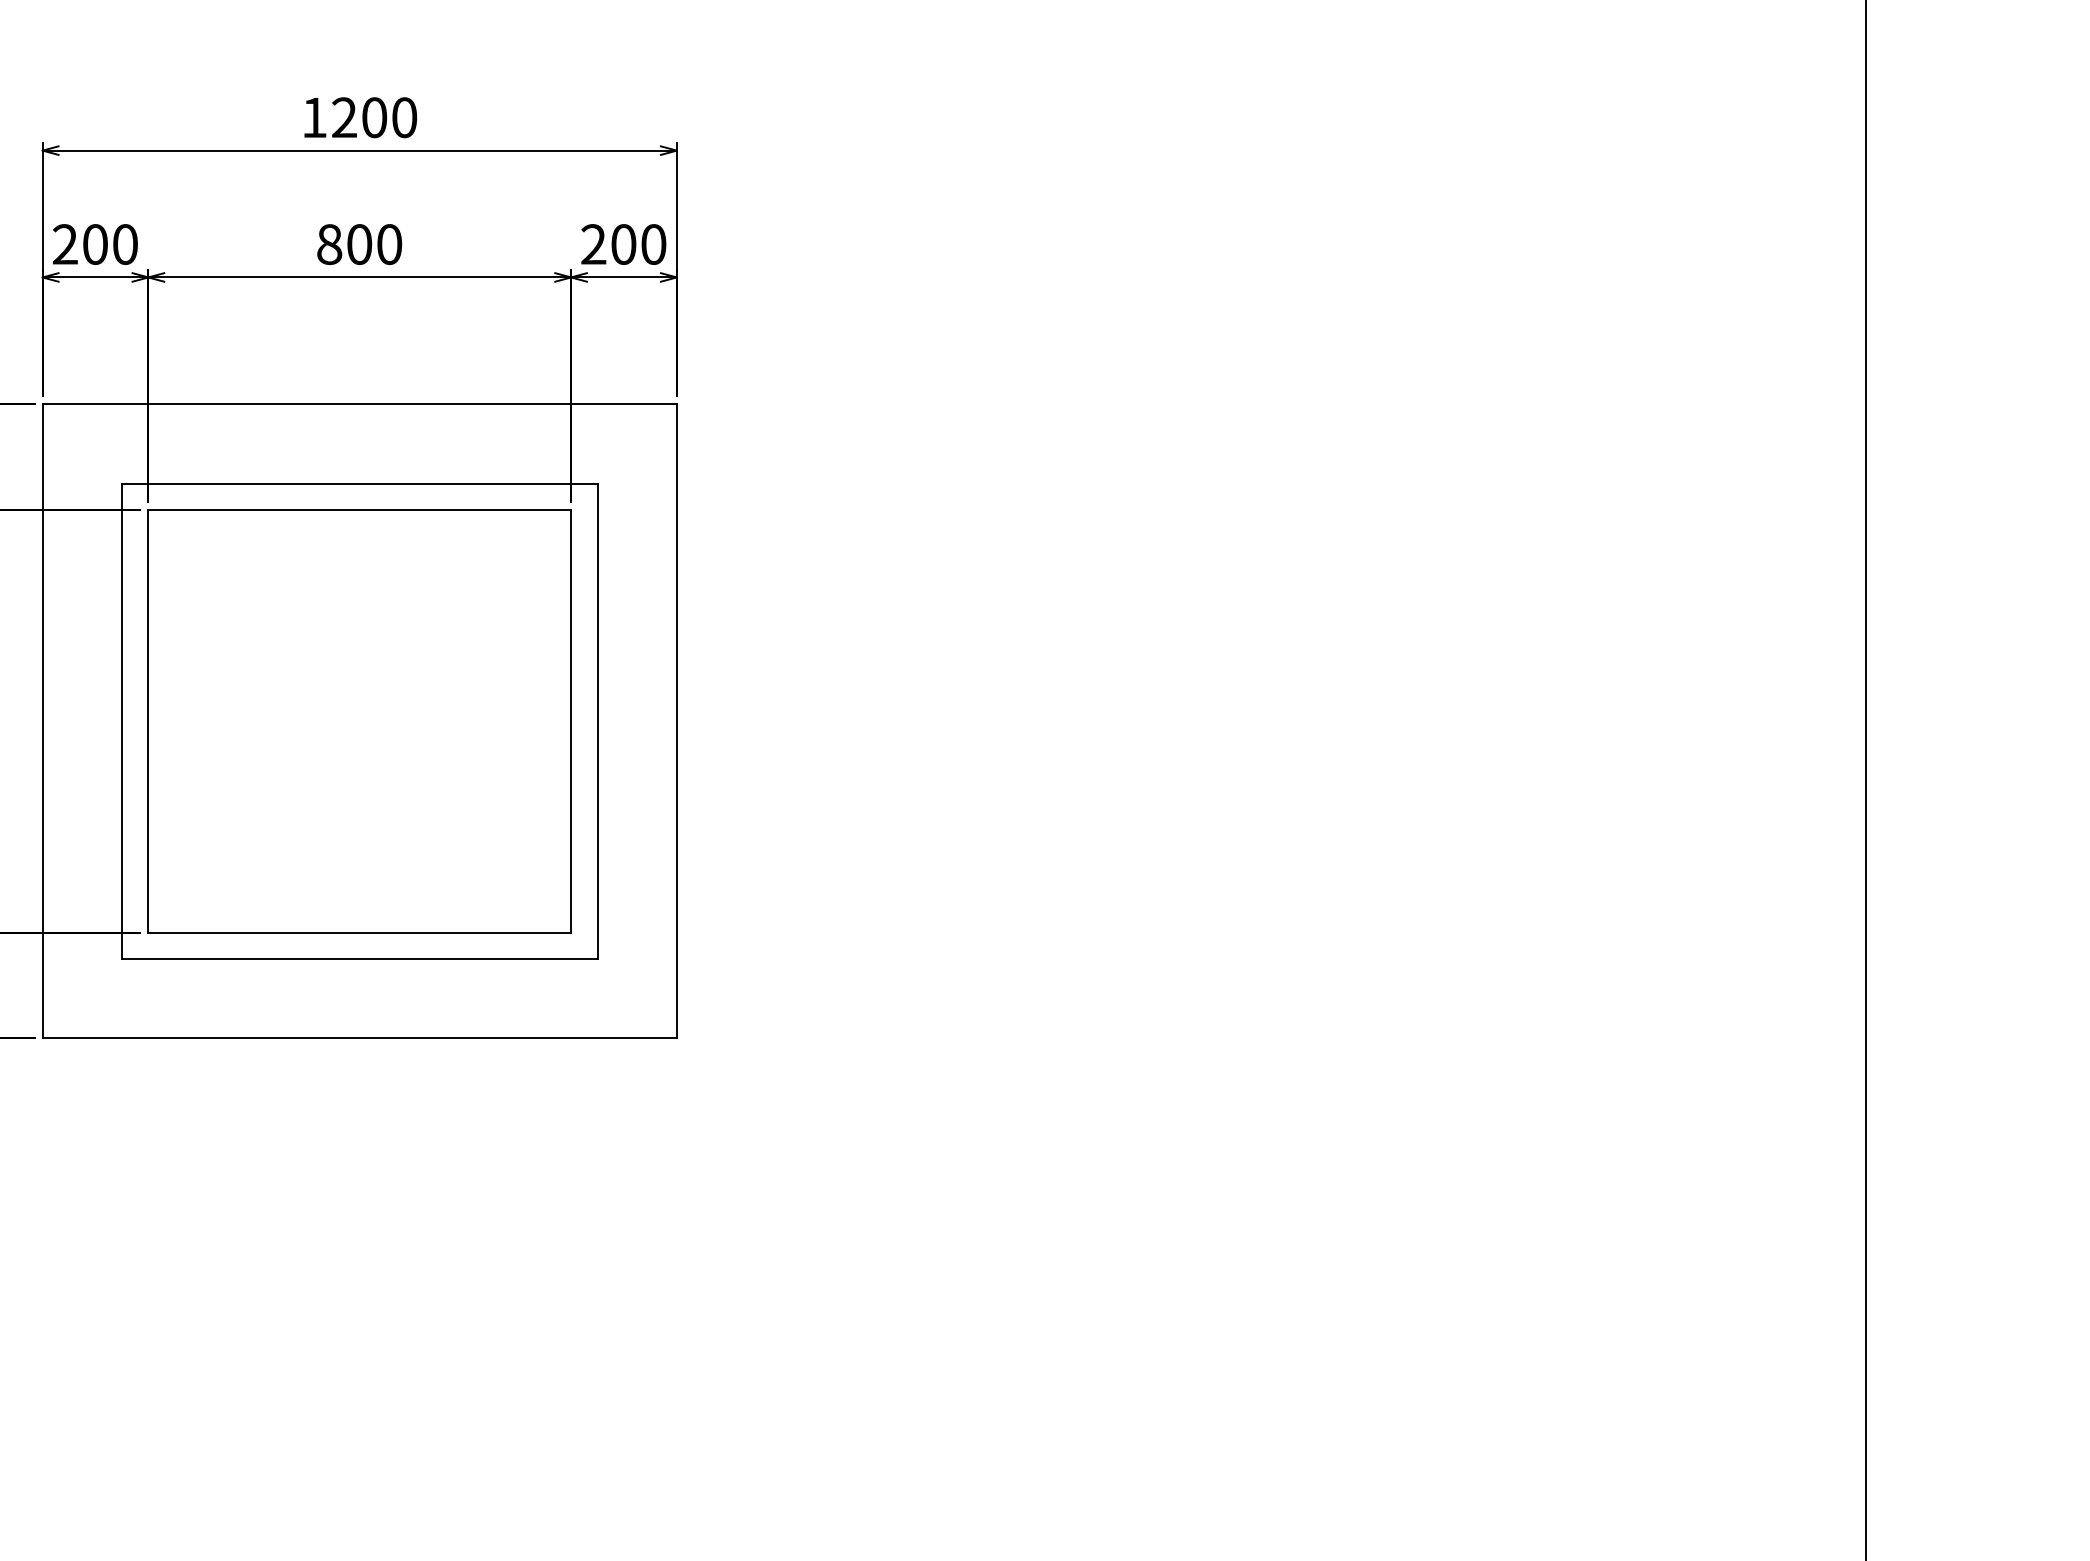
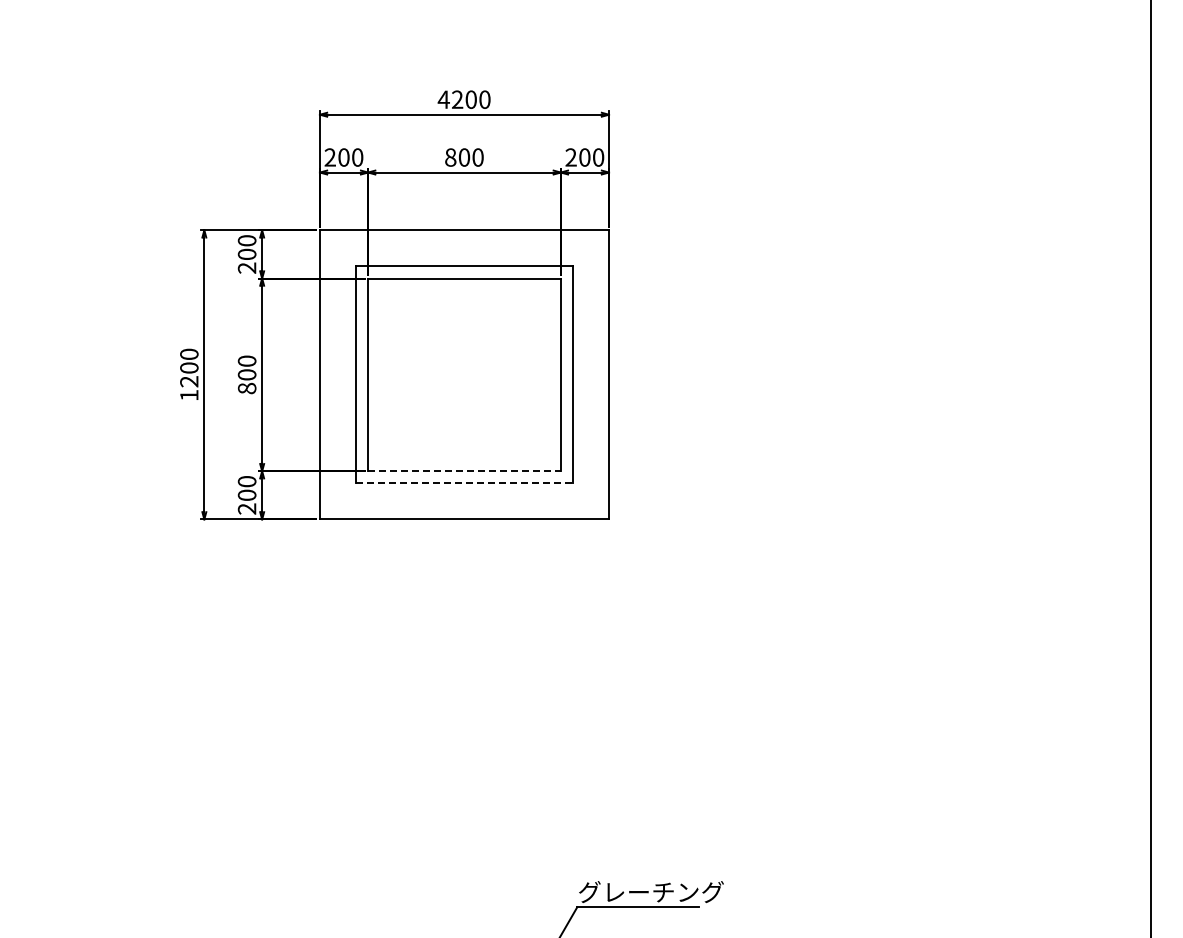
text: (313, 117) -> (443, 99), 1200 -> 4200
line: (359, 933) -> (464, 471), solid -> dashed
line: (359, 959) -> (464, 483), solid -> dashed

